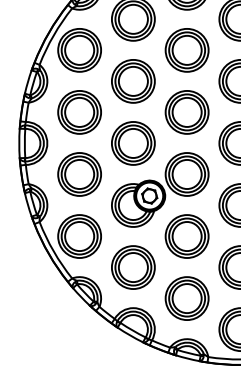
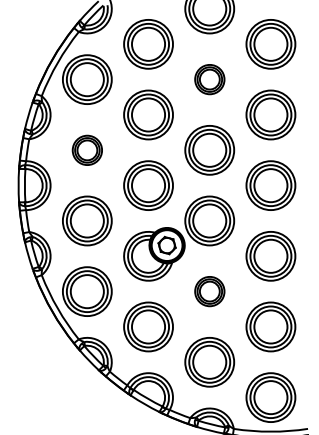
part: (186, 50) -> (209, 79), size x0.6
part: (79, 112) -> (87, 150), size x0.6
part: (186, 236) -> (209, 291), size x0.6

